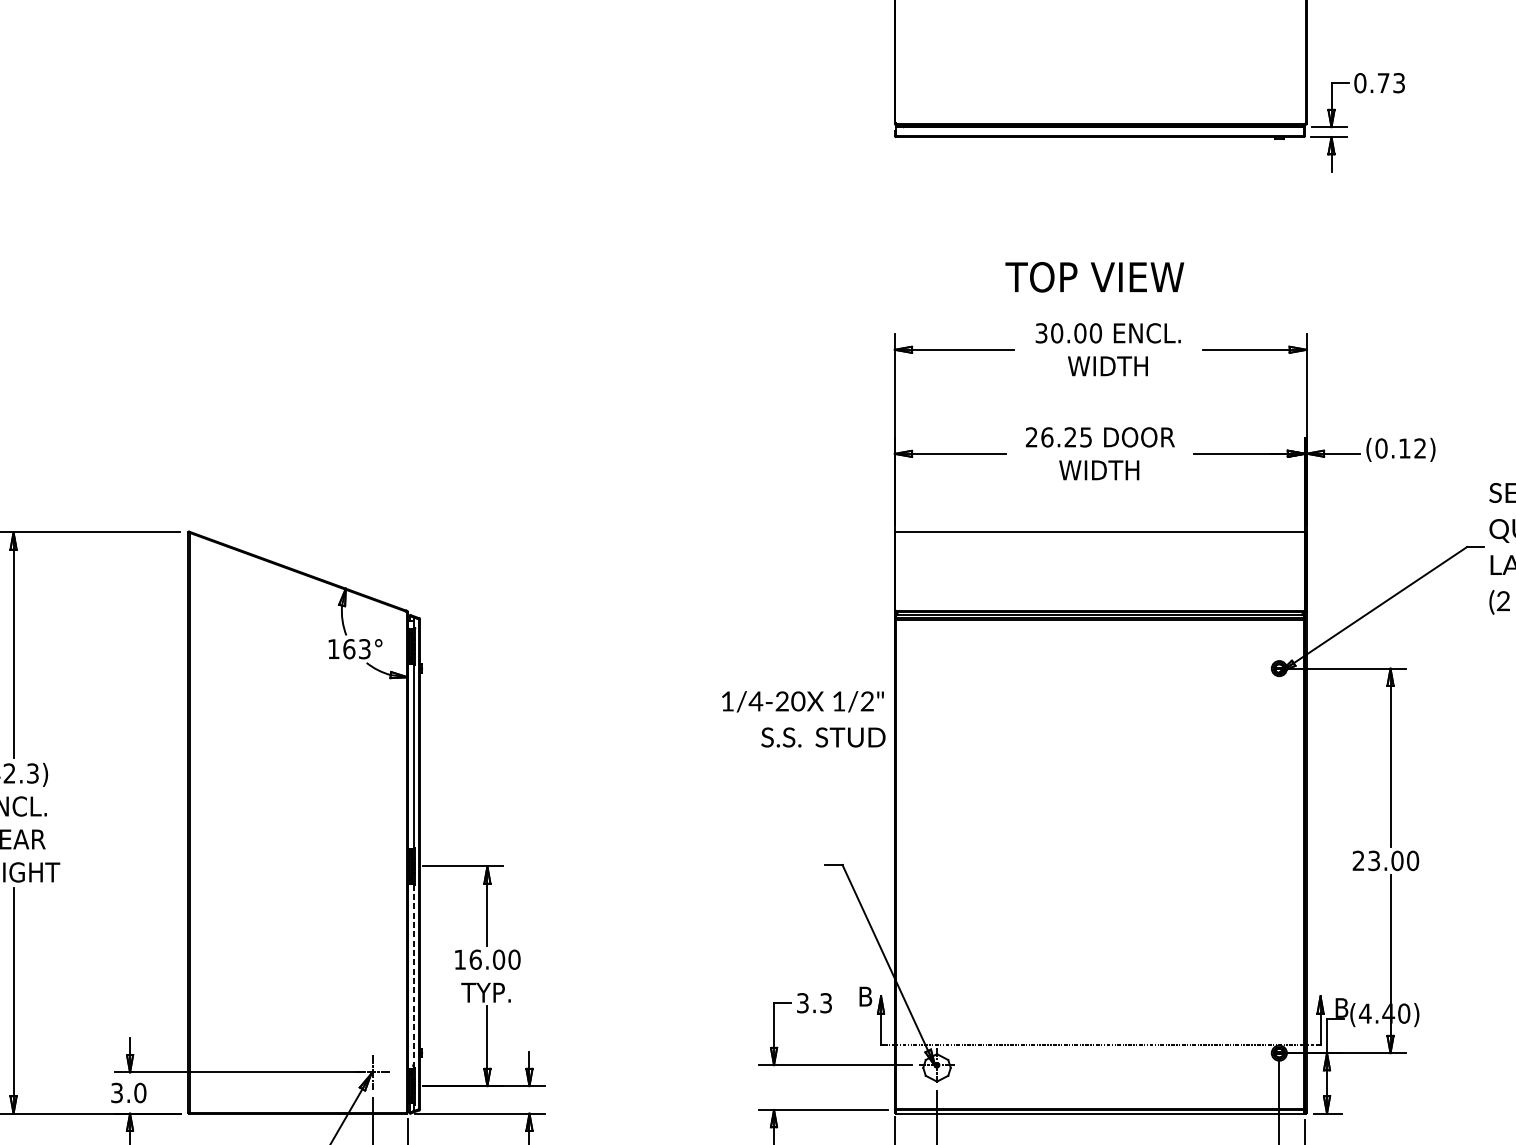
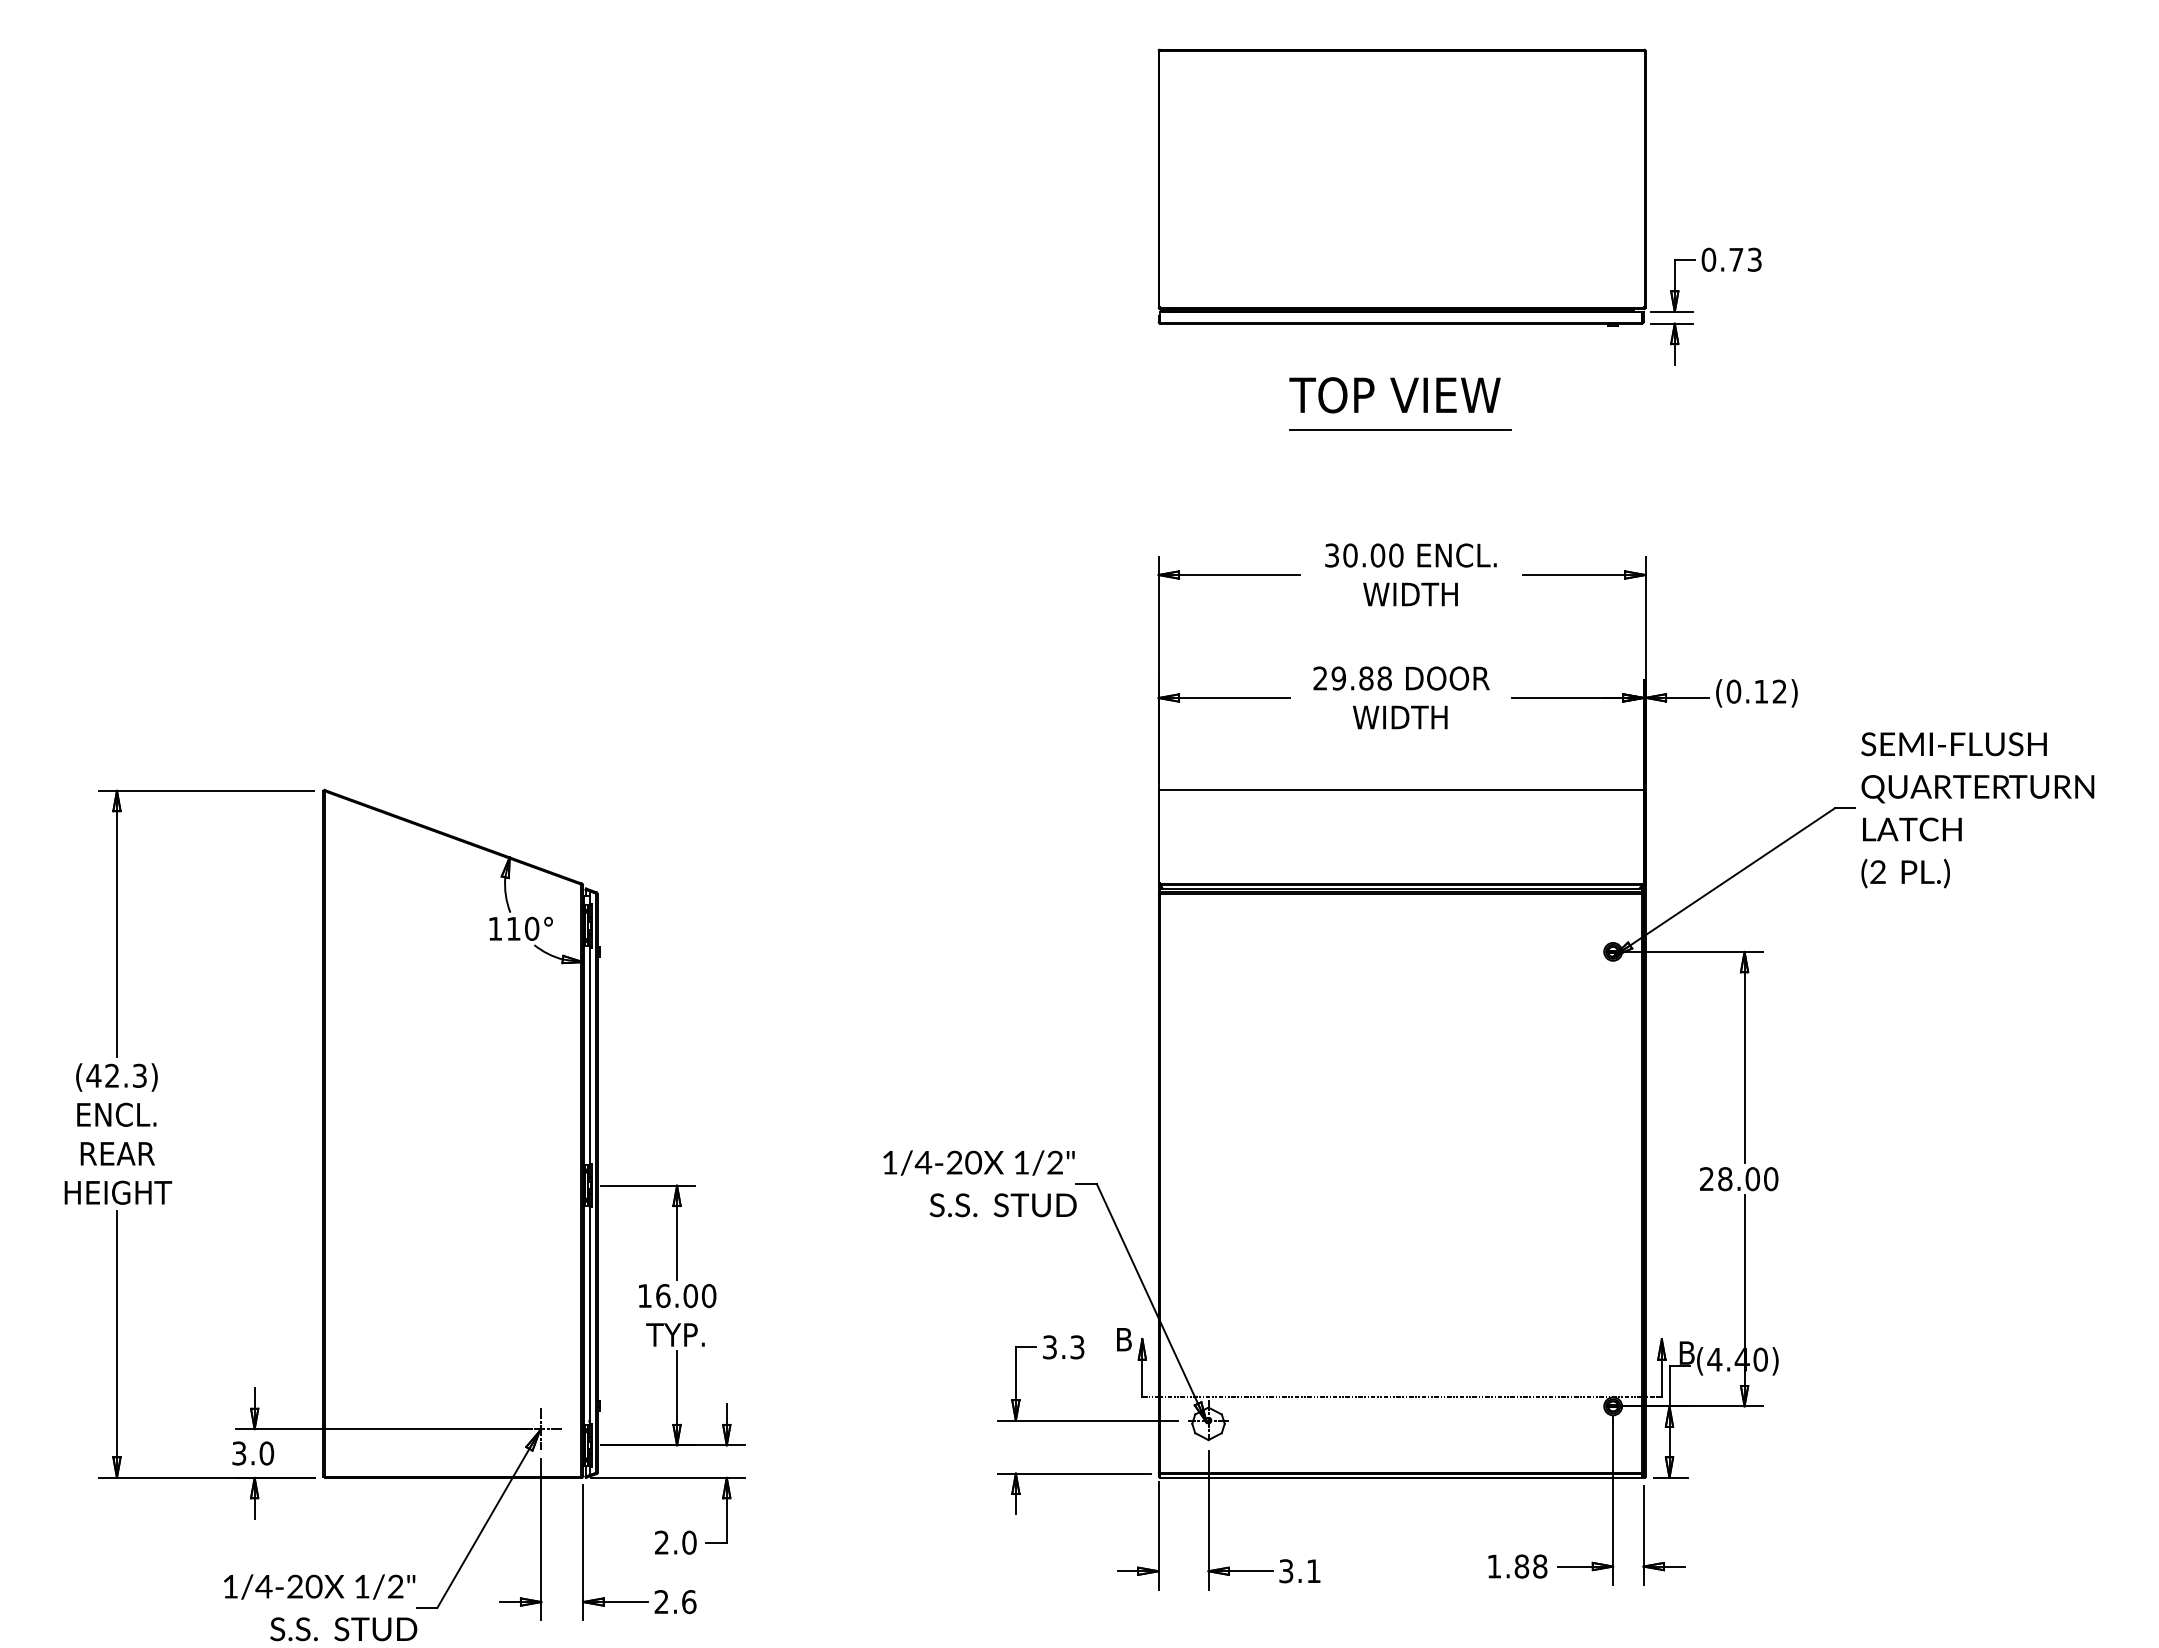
line: (1098, 226) -> (1399, 429), added
text: (1094, 277) -> (1394, 395), moved
text: (1066, 437) -> (1361, 678), 26.25 -> 29.88
text: (356, 648) -> (522, 928), 163° -> 110°
text: (803, 719) -> (979, 1183), moved
text: (1374, 861) -> (1725, 1179), 23.00 -> 28.00
line: (413, 977) -> (589, 1316), dashed -> solid

